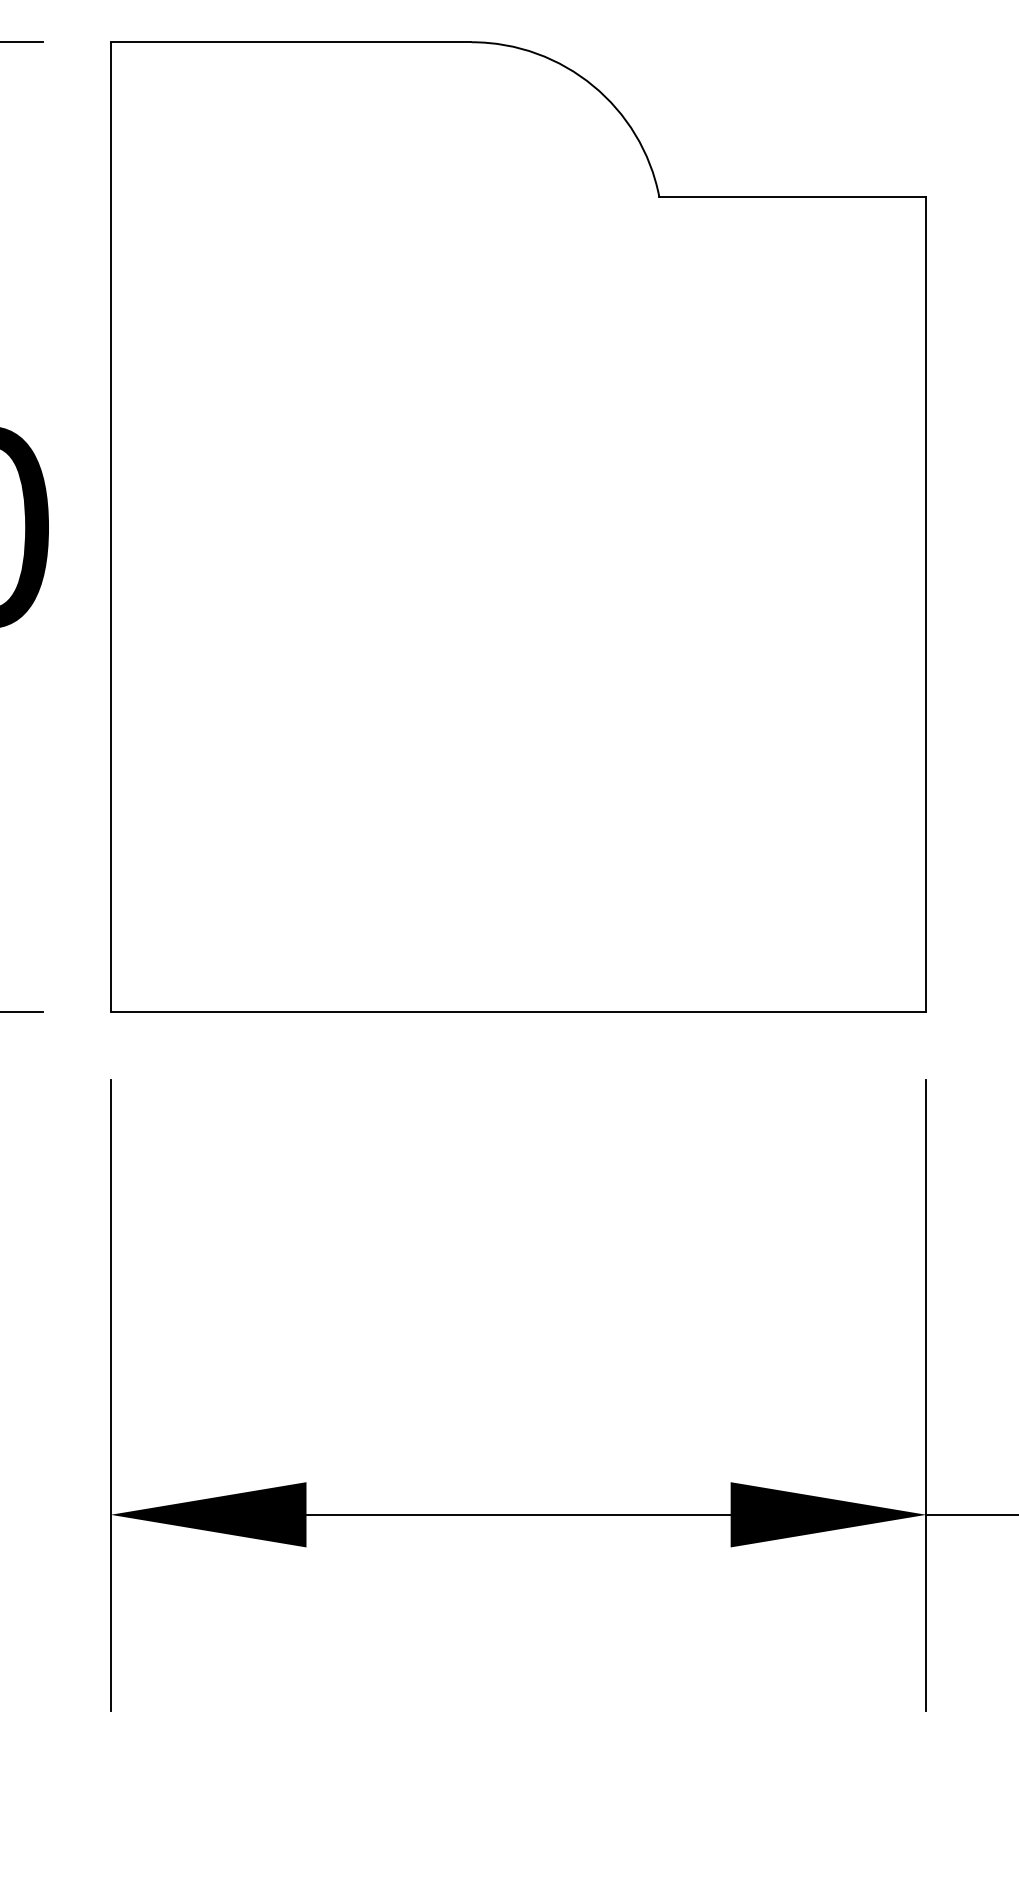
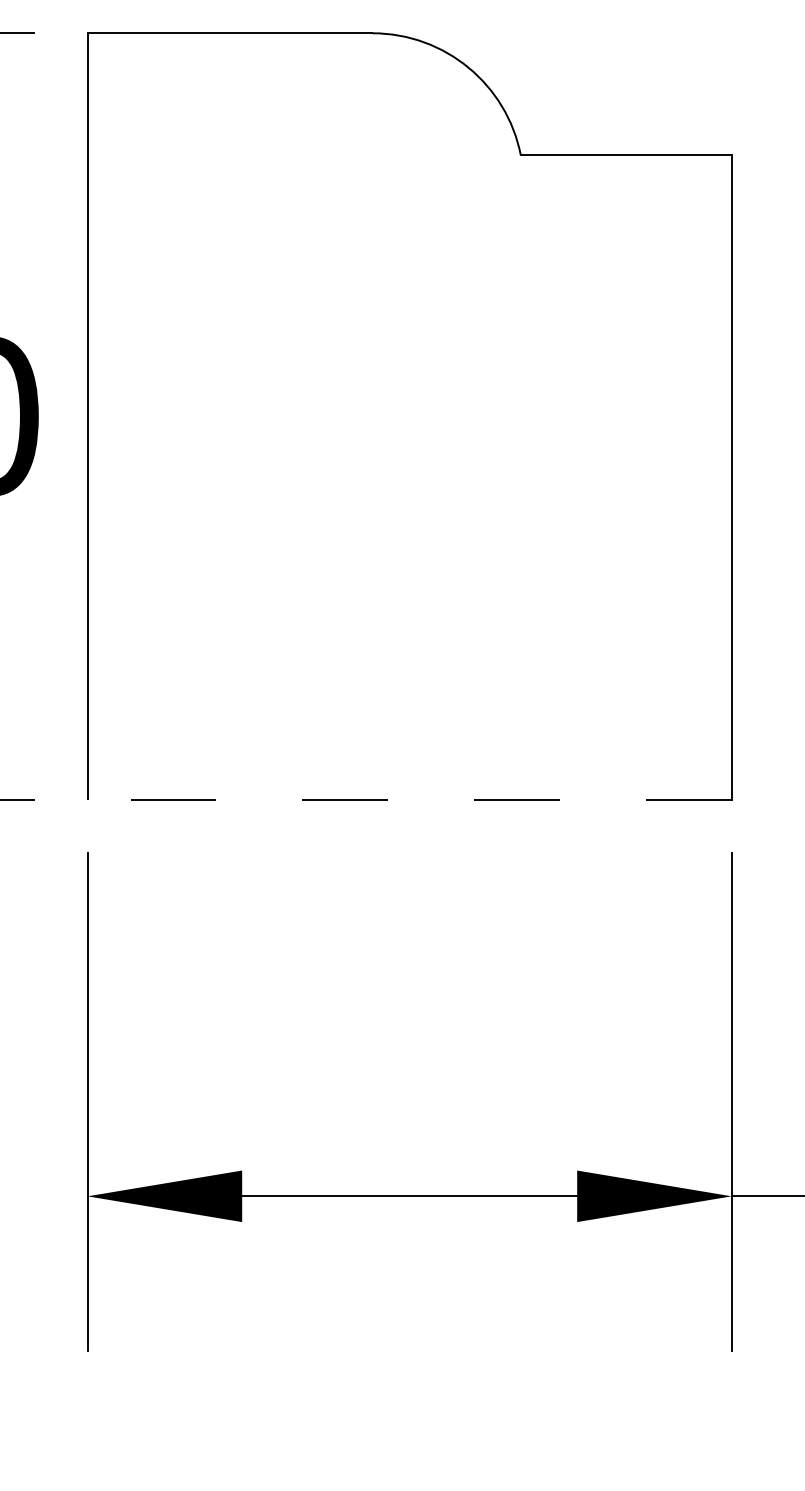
line: (518, 1012) -> (409, 799), solid -> dashed

